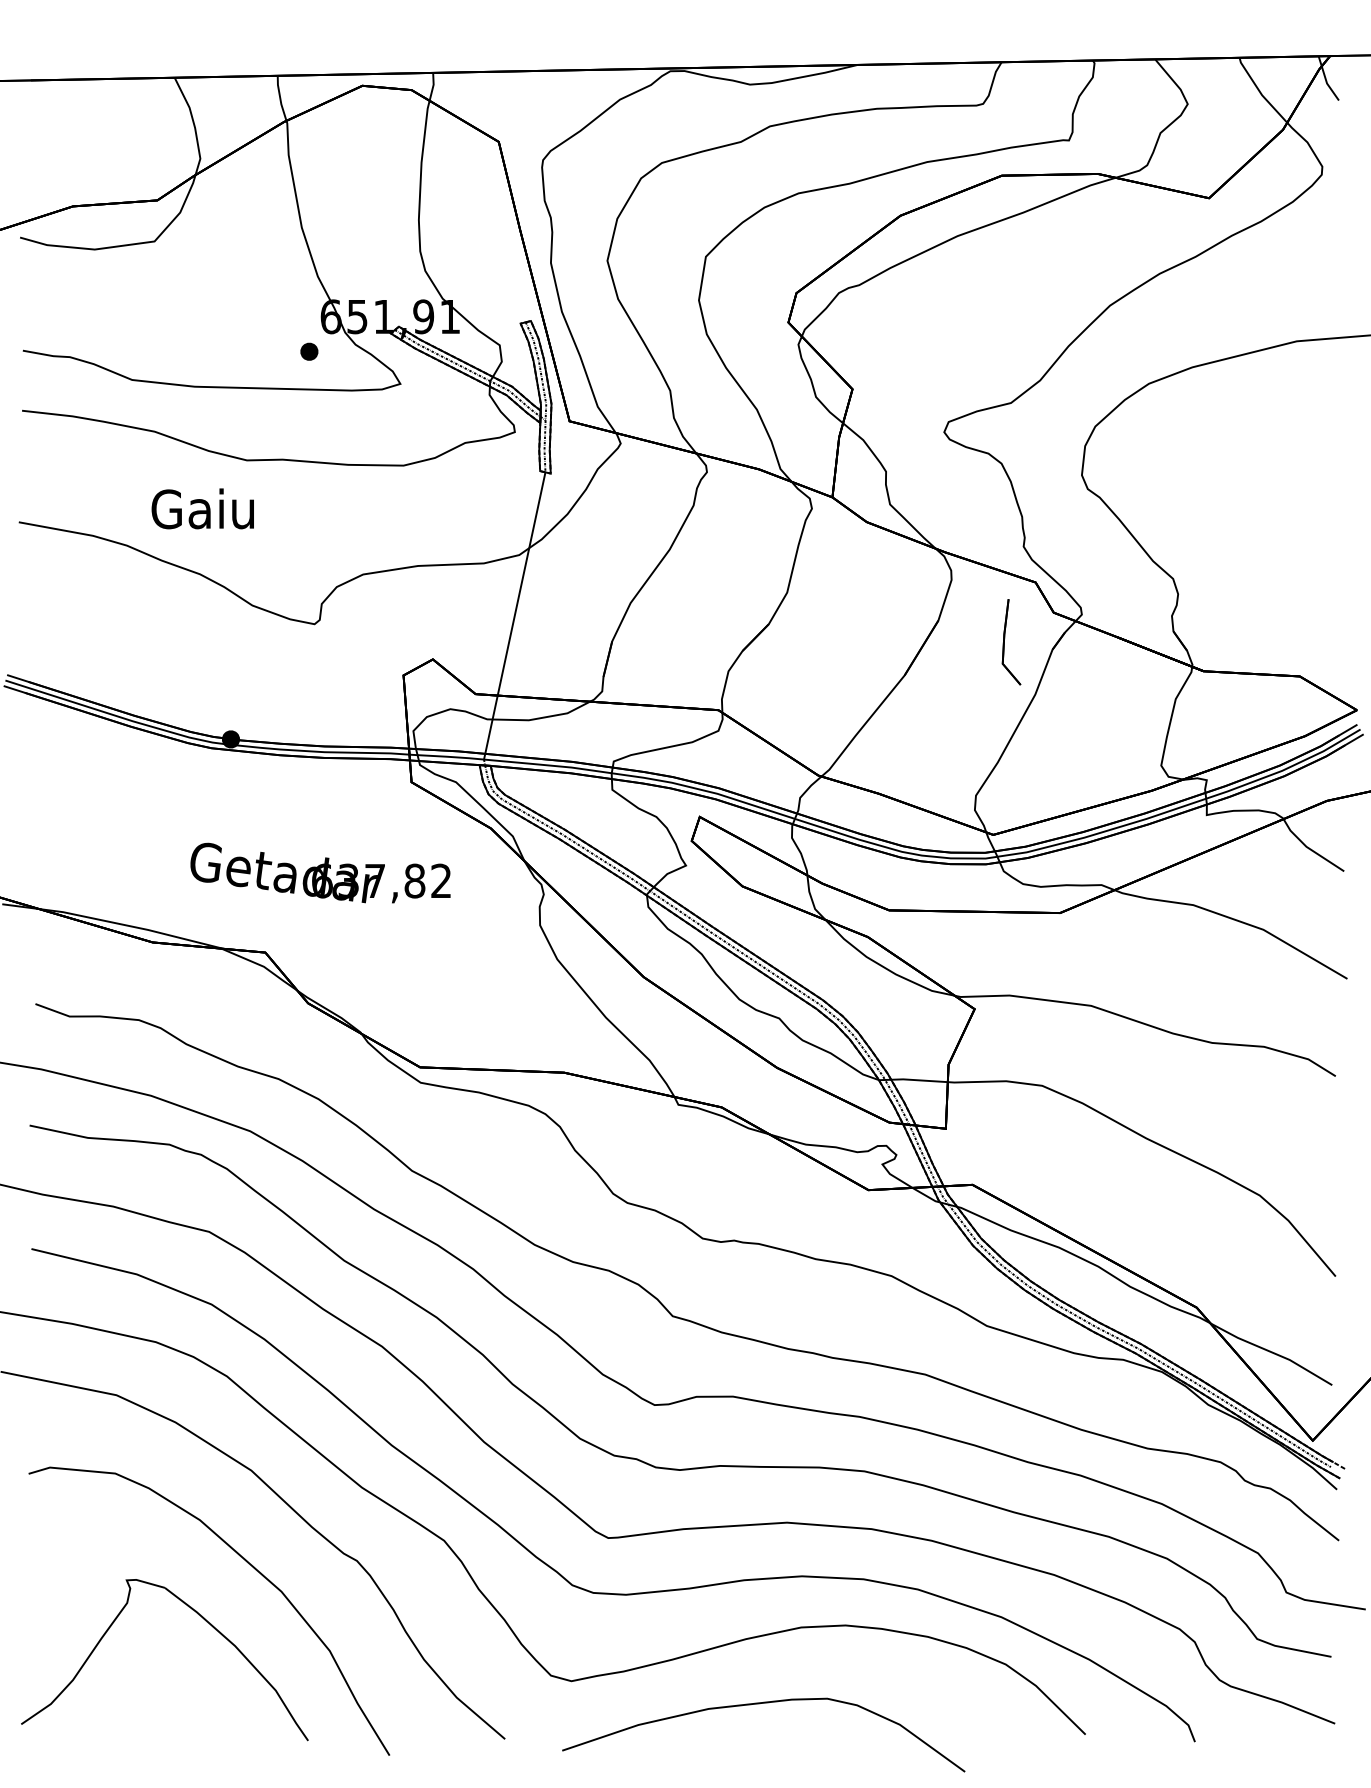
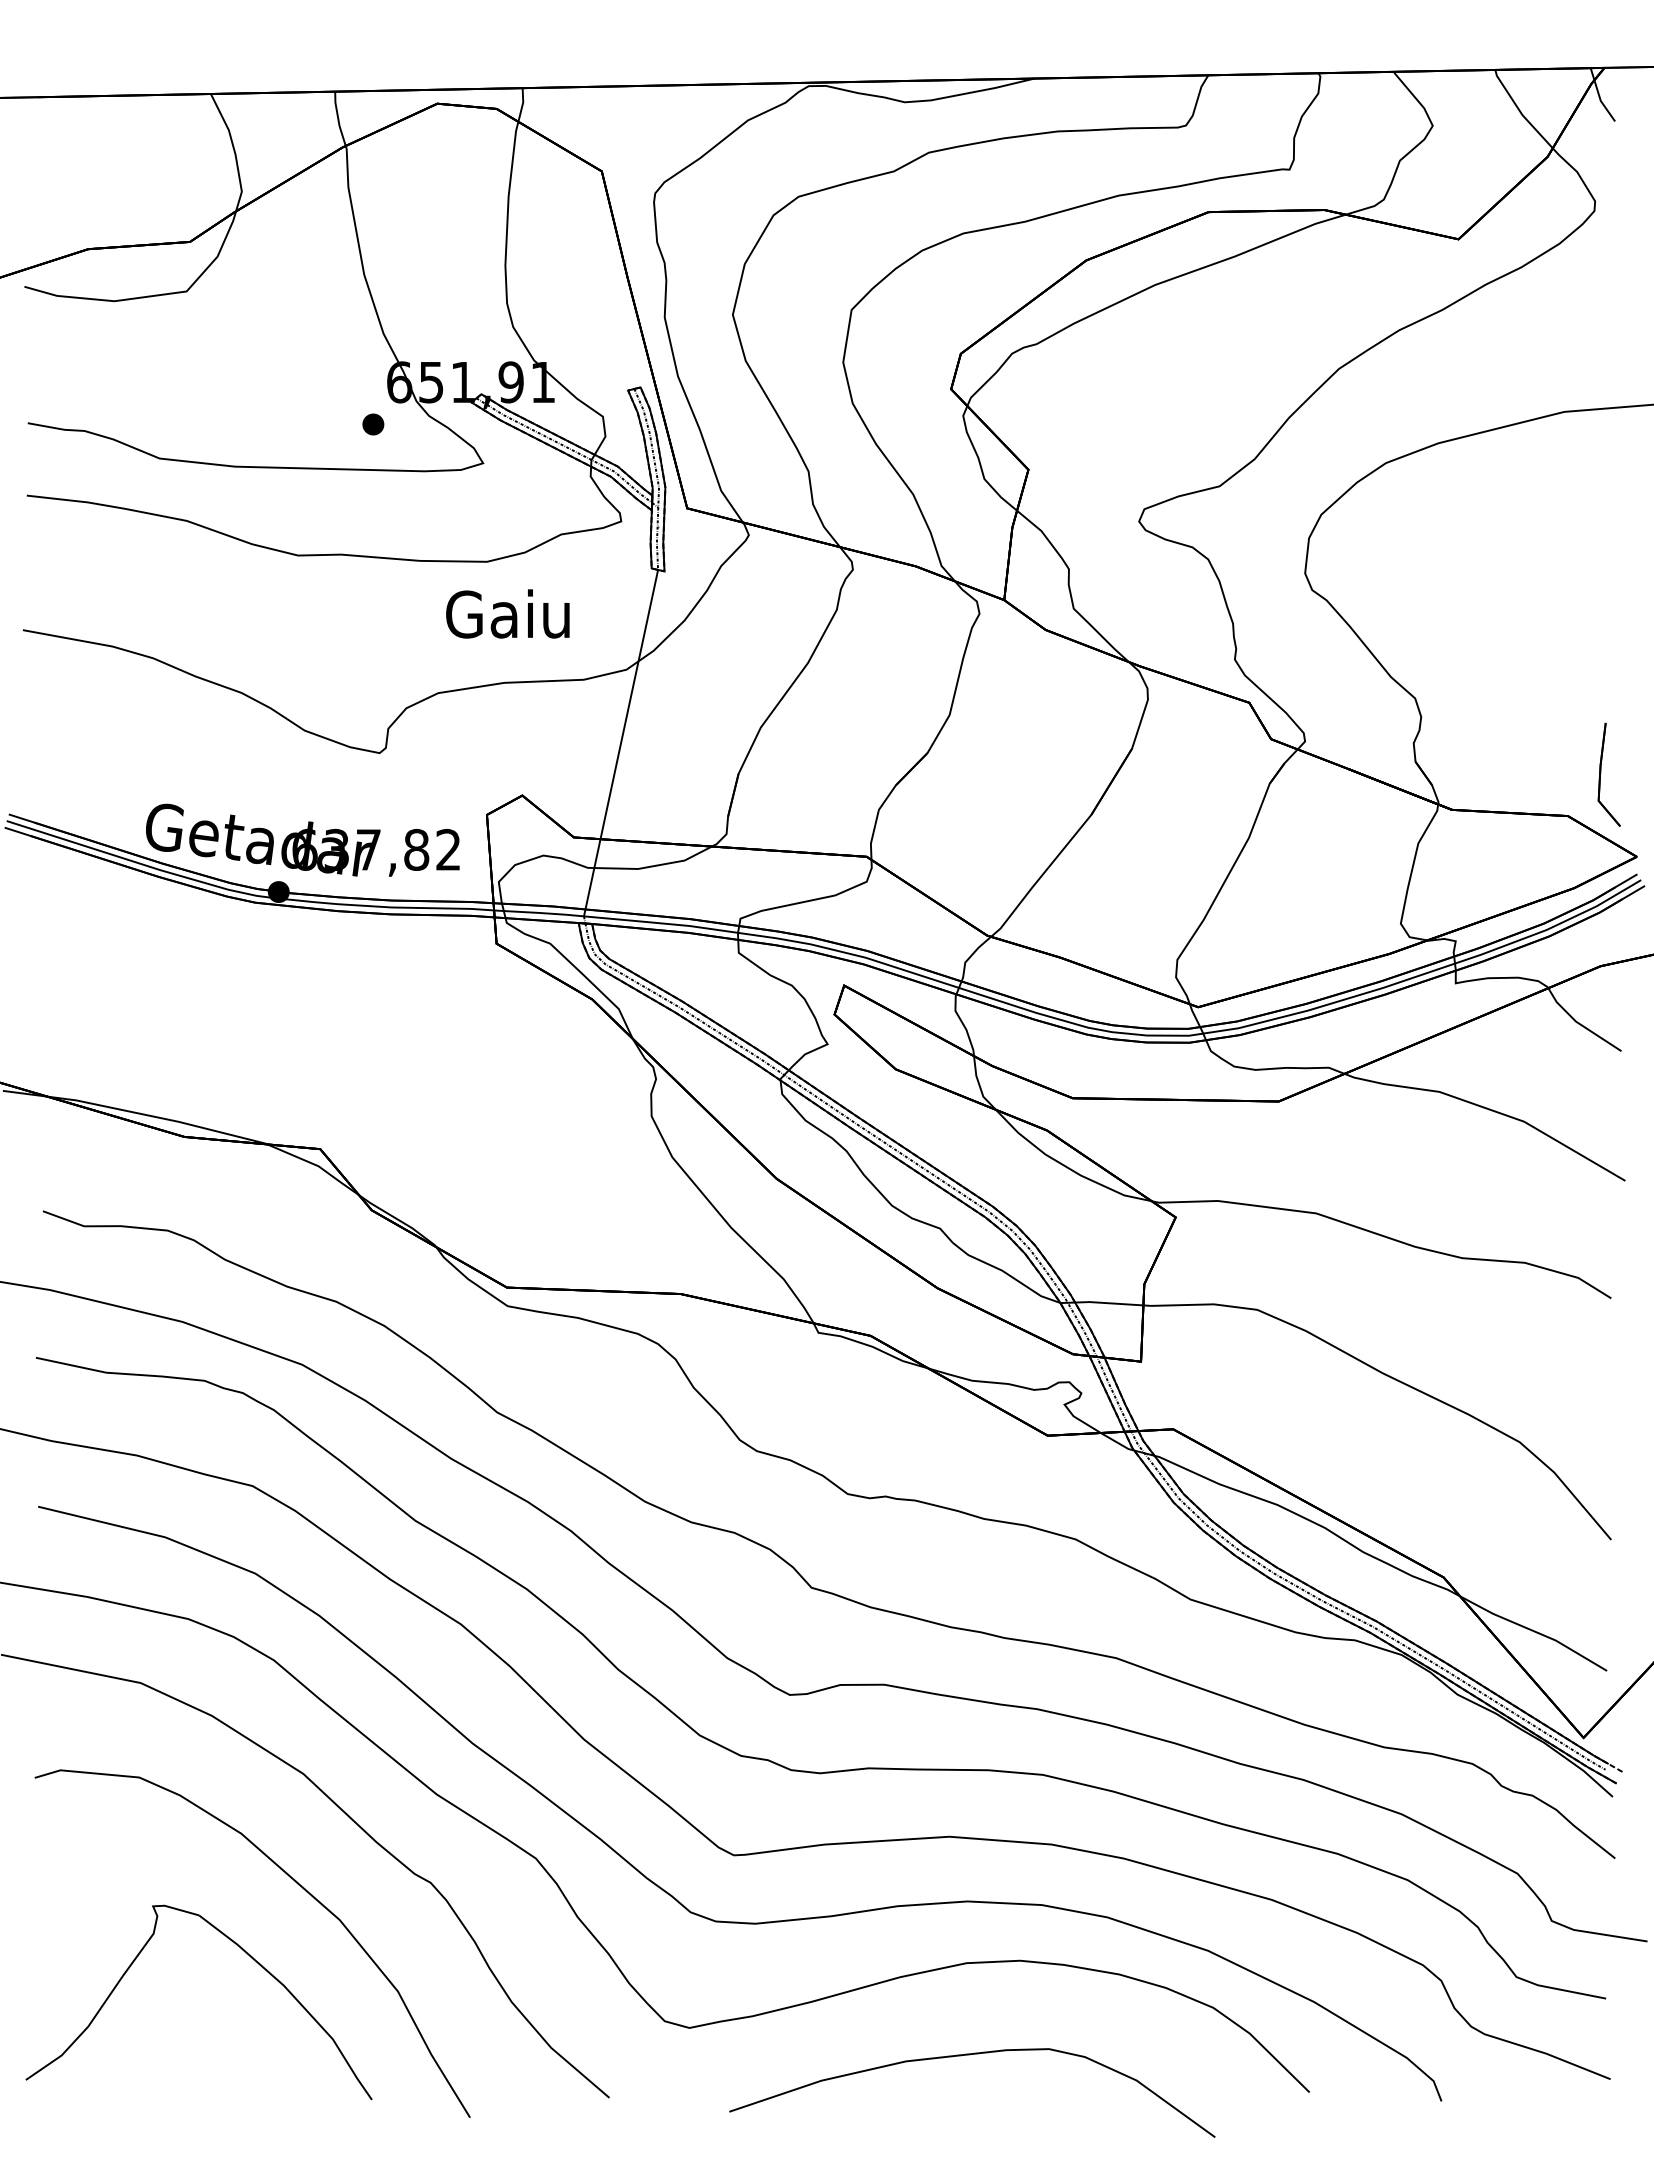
text: (202, 508) -> (507, 613), moved
part: (1005, 641) -> (1601, 773), moved
text: (320, 872) -> (302, 839), moved
curve: (762, 1704) -> (970, 2055), moved

